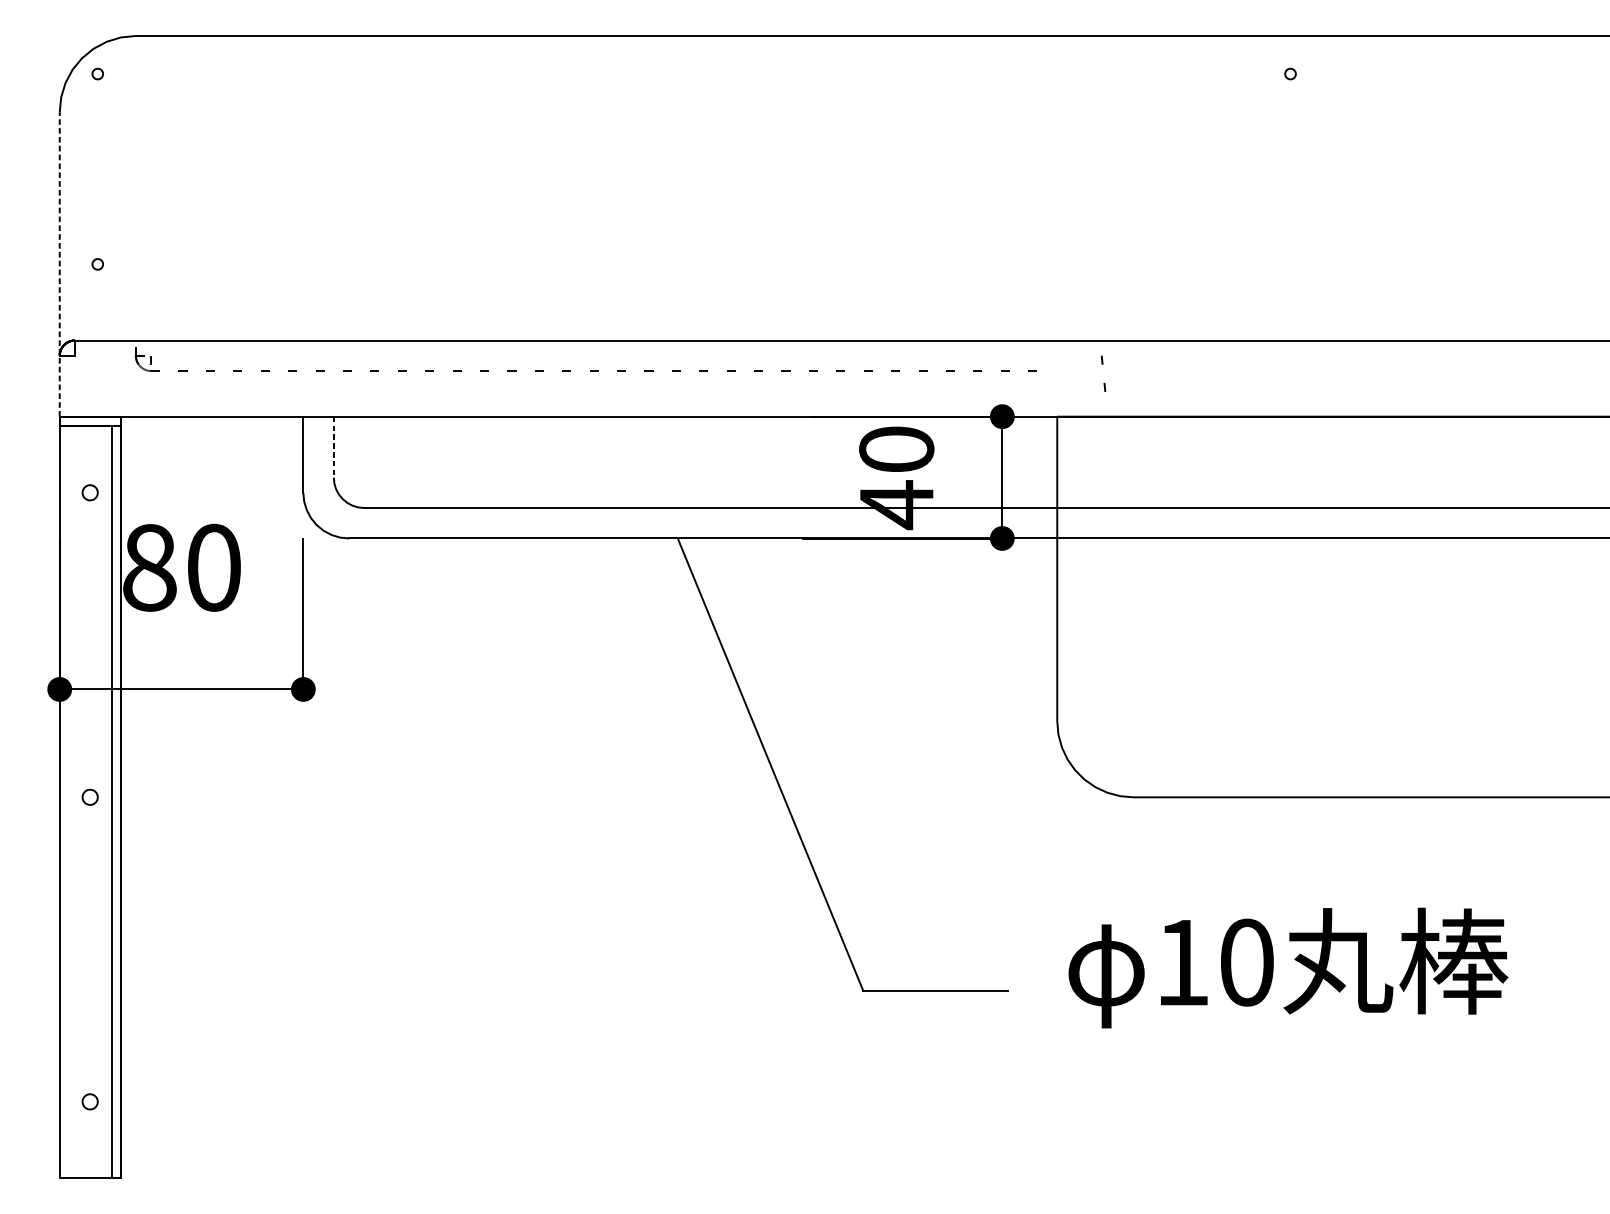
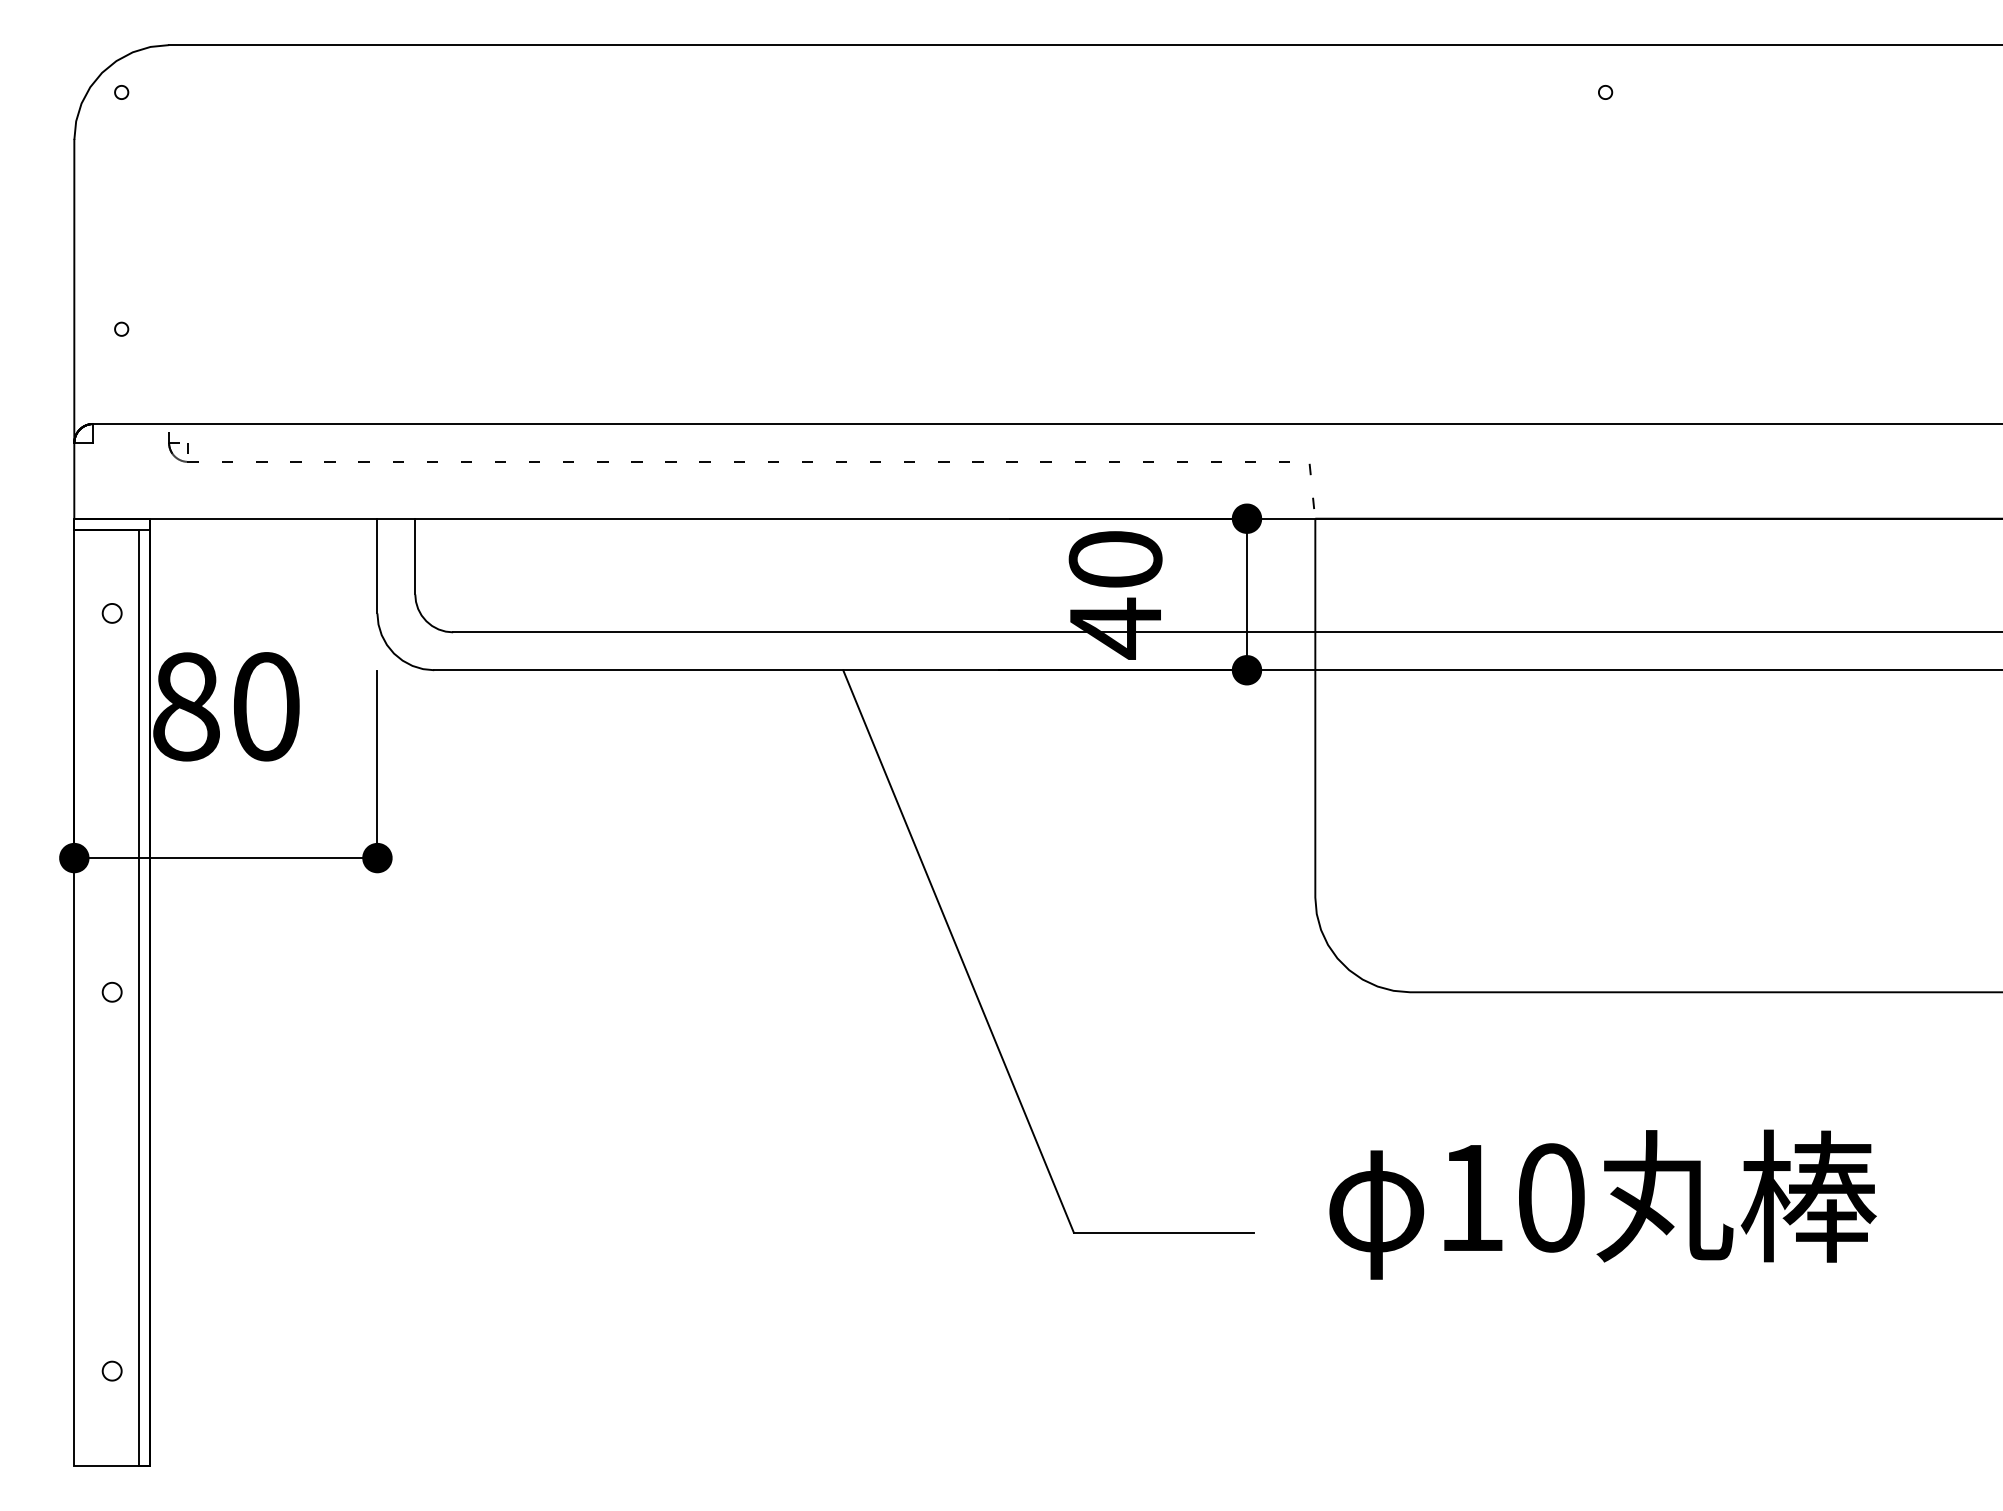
line: (59, 263) -> (74, 328), dashed -> solid
line: (1102, 365) -> (1310, 475), moved
line: (333, 447) -> (415, 556), dashed -> solid

